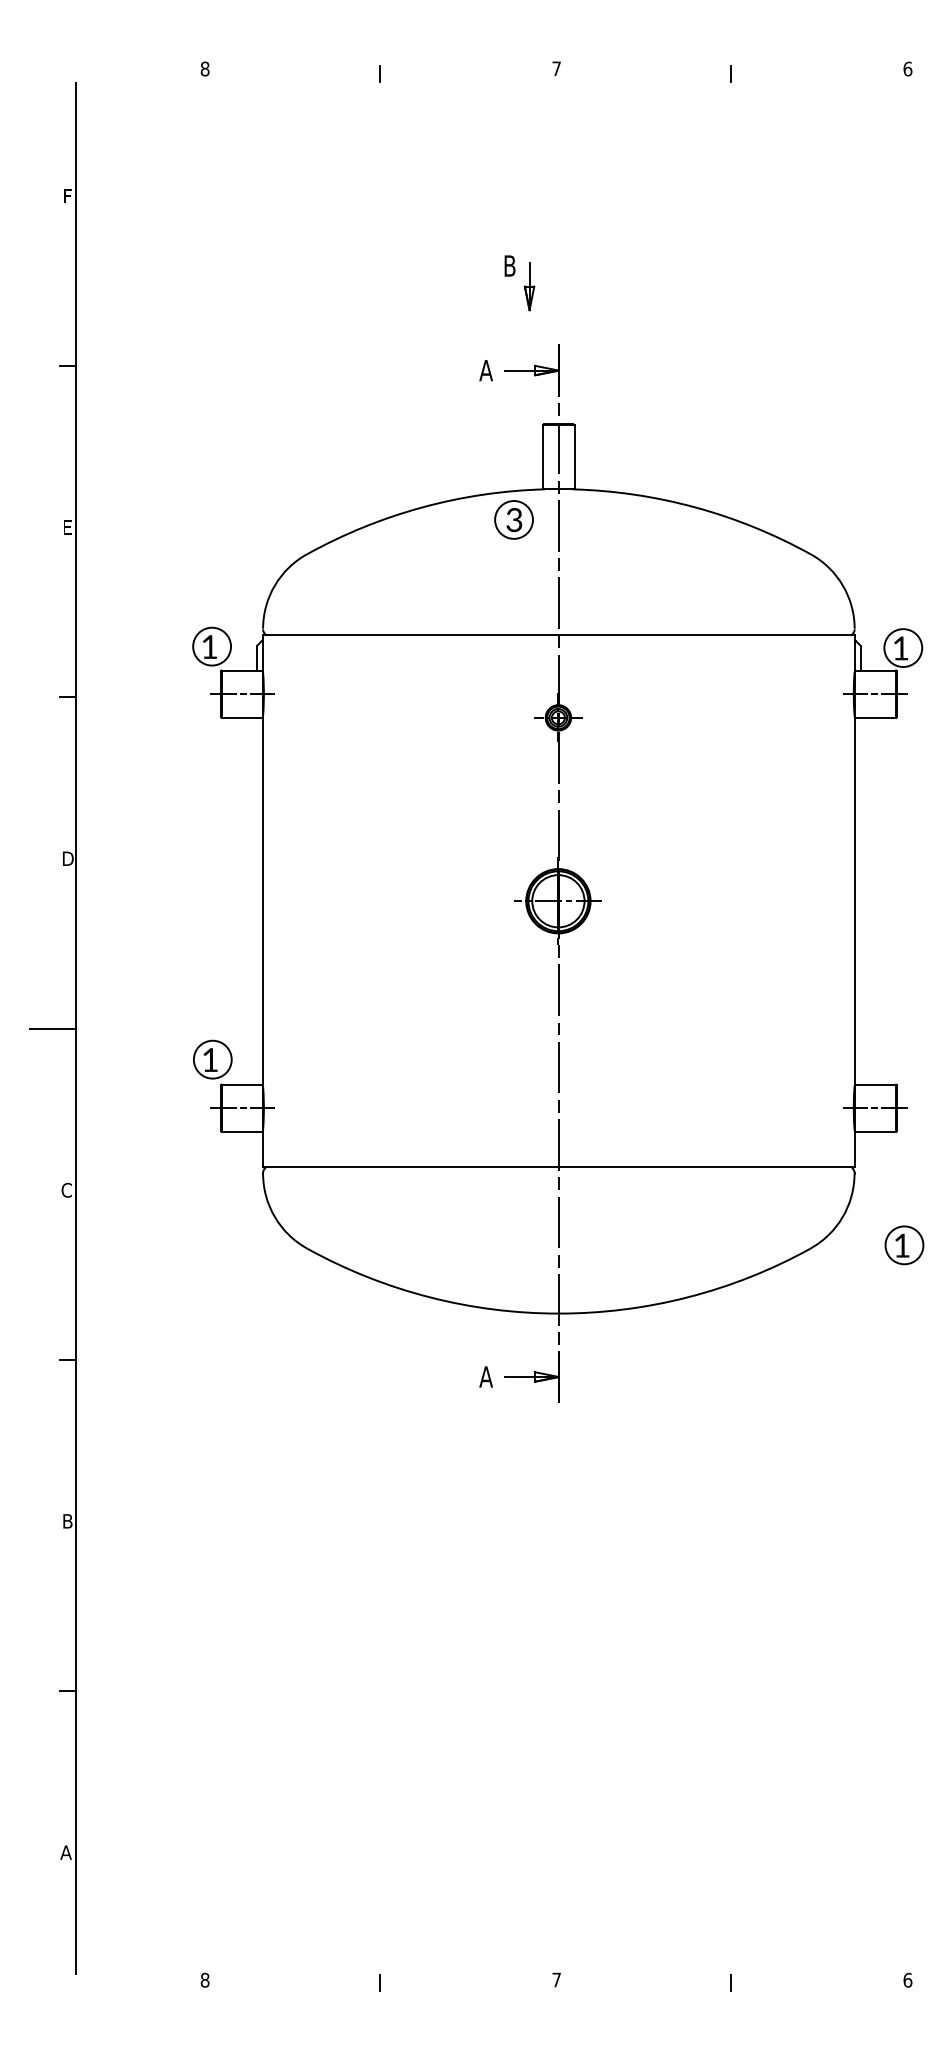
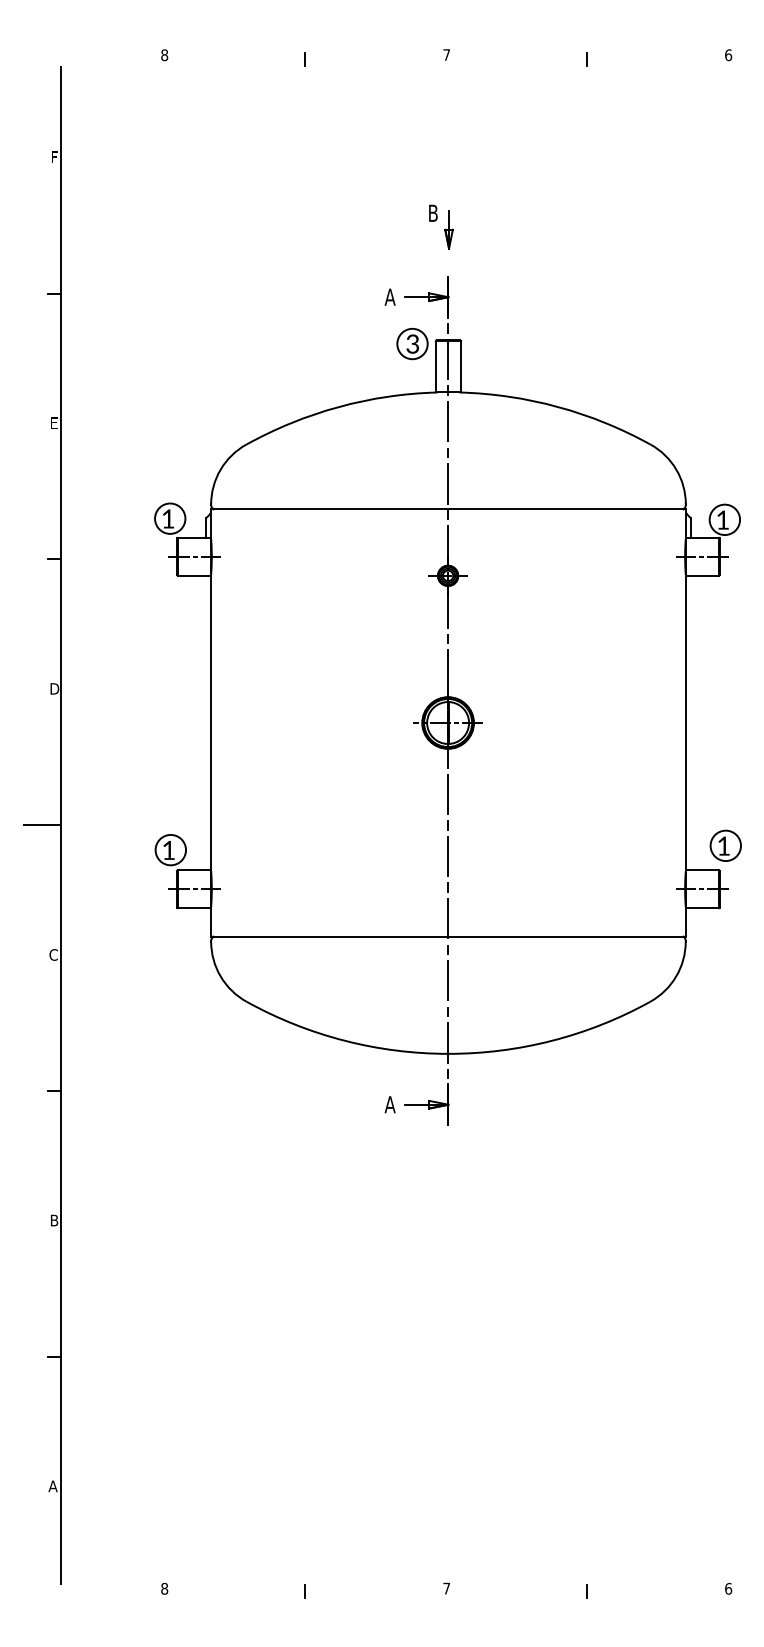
part: (519, 283) -> (440, 227), moved
part: (513, 519) -> (412, 343), moved
part: (904, 1245) -> (725, 845), moved

